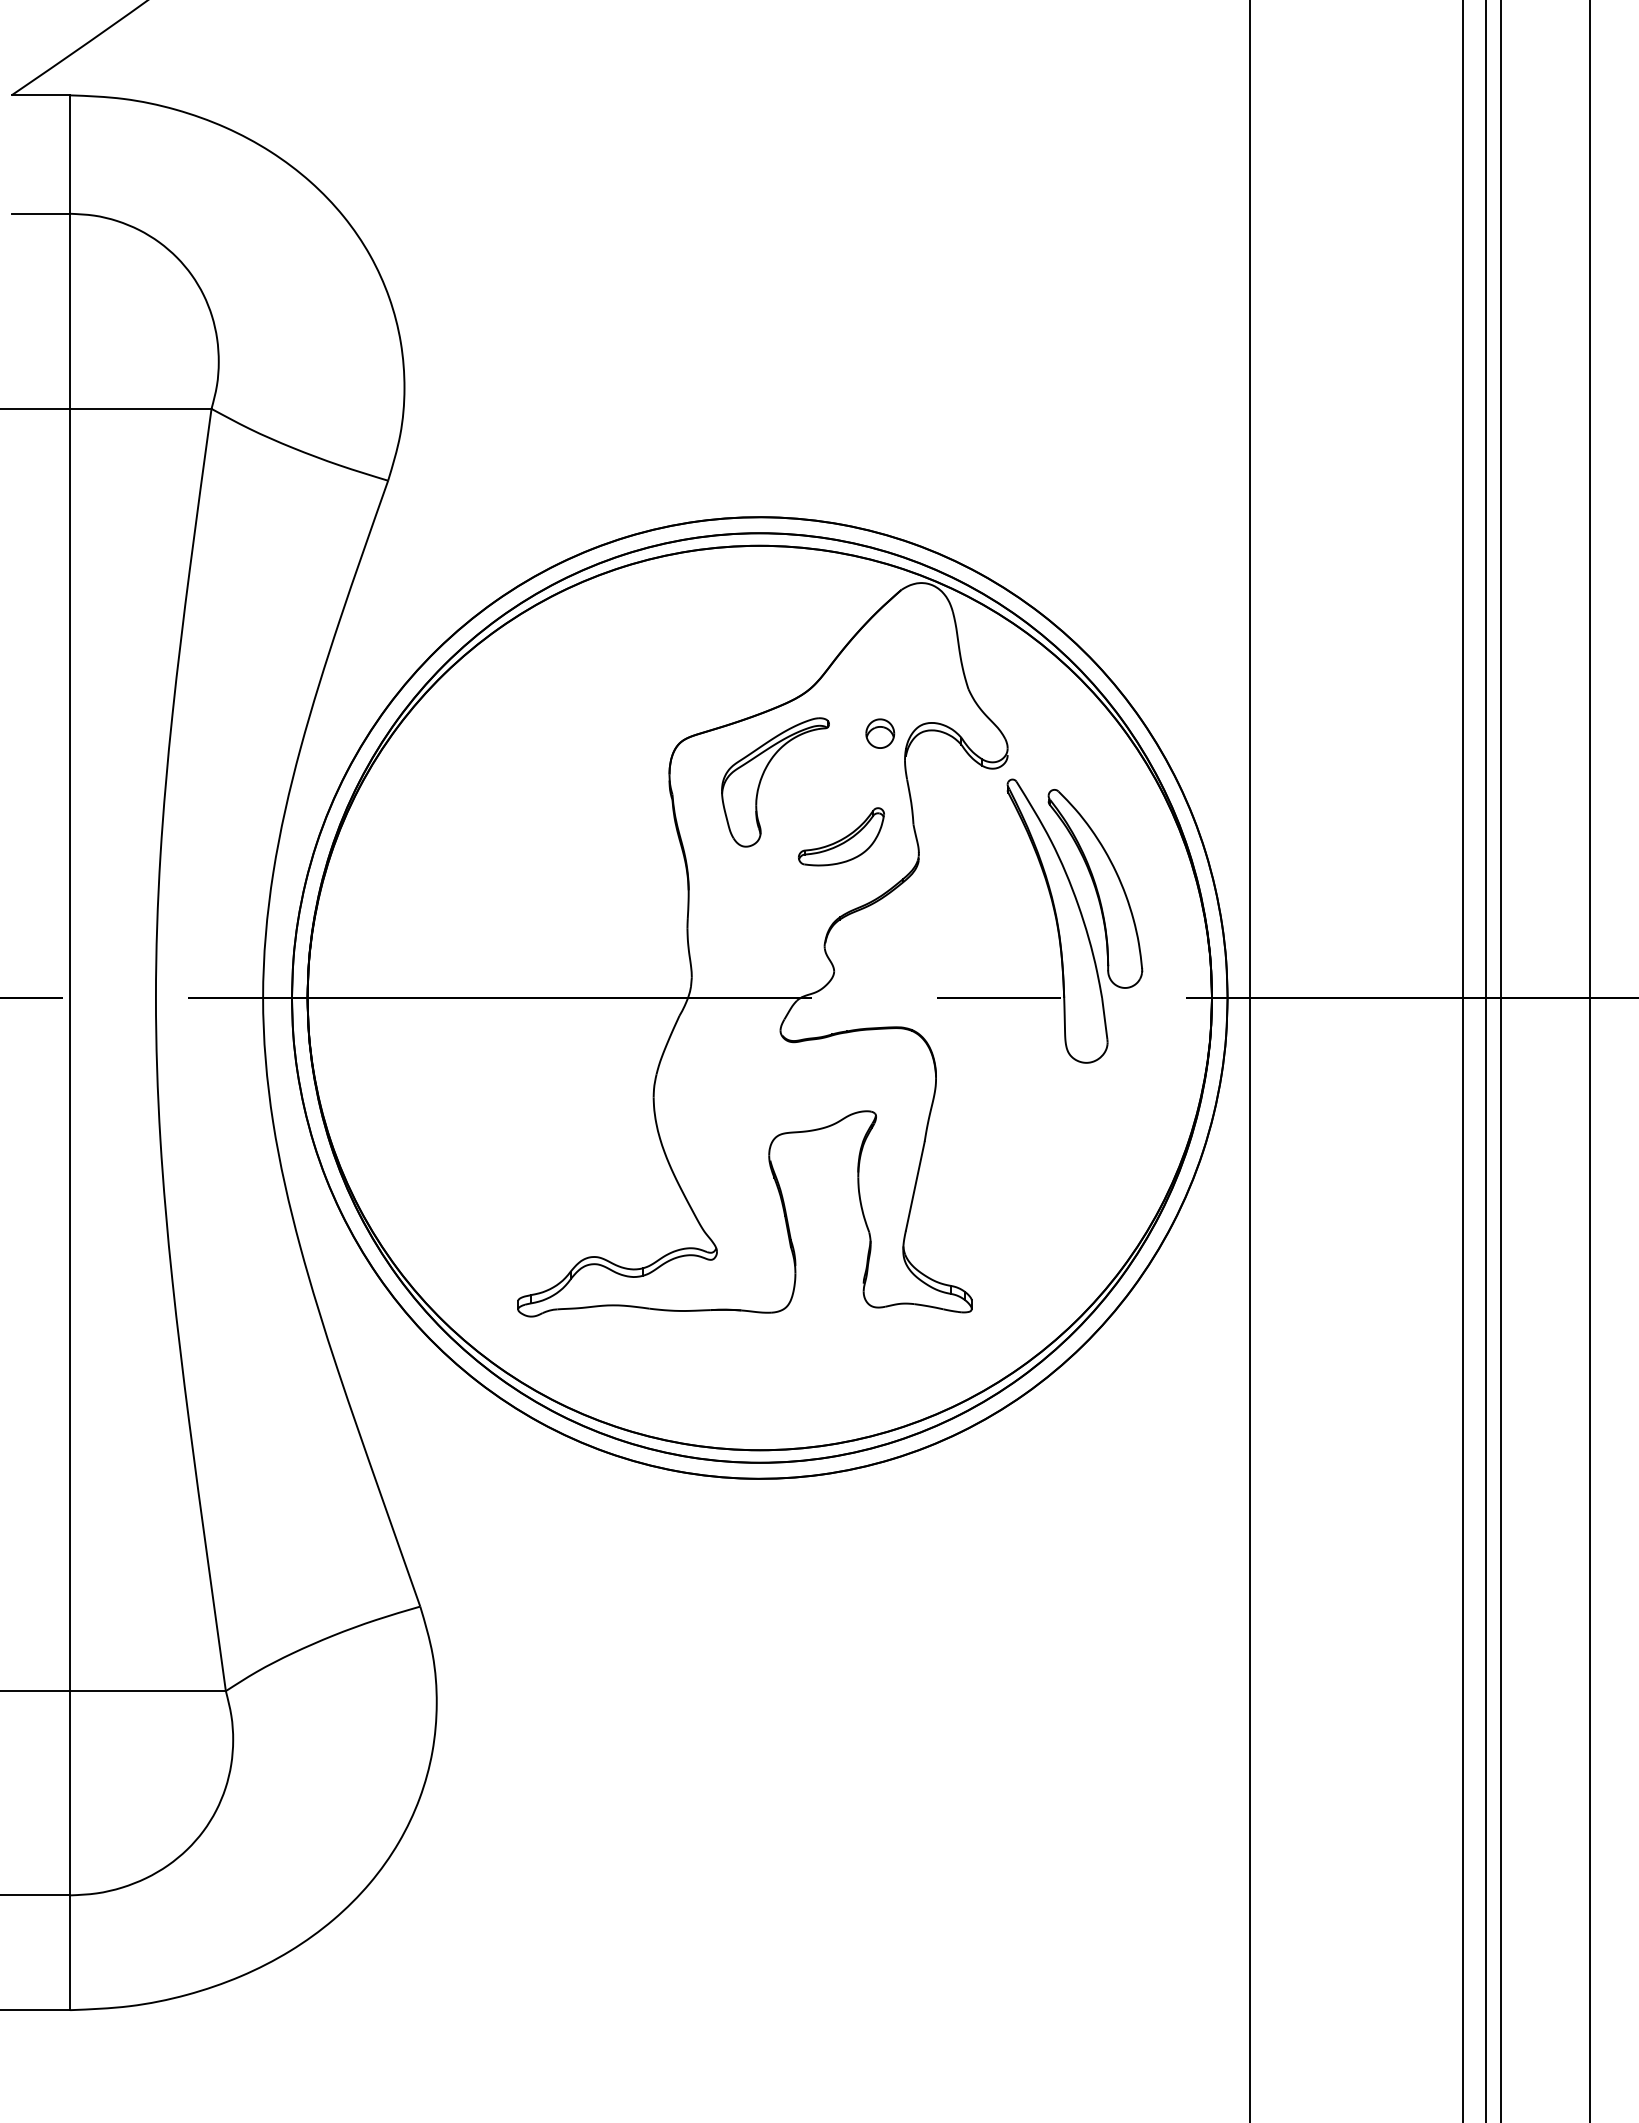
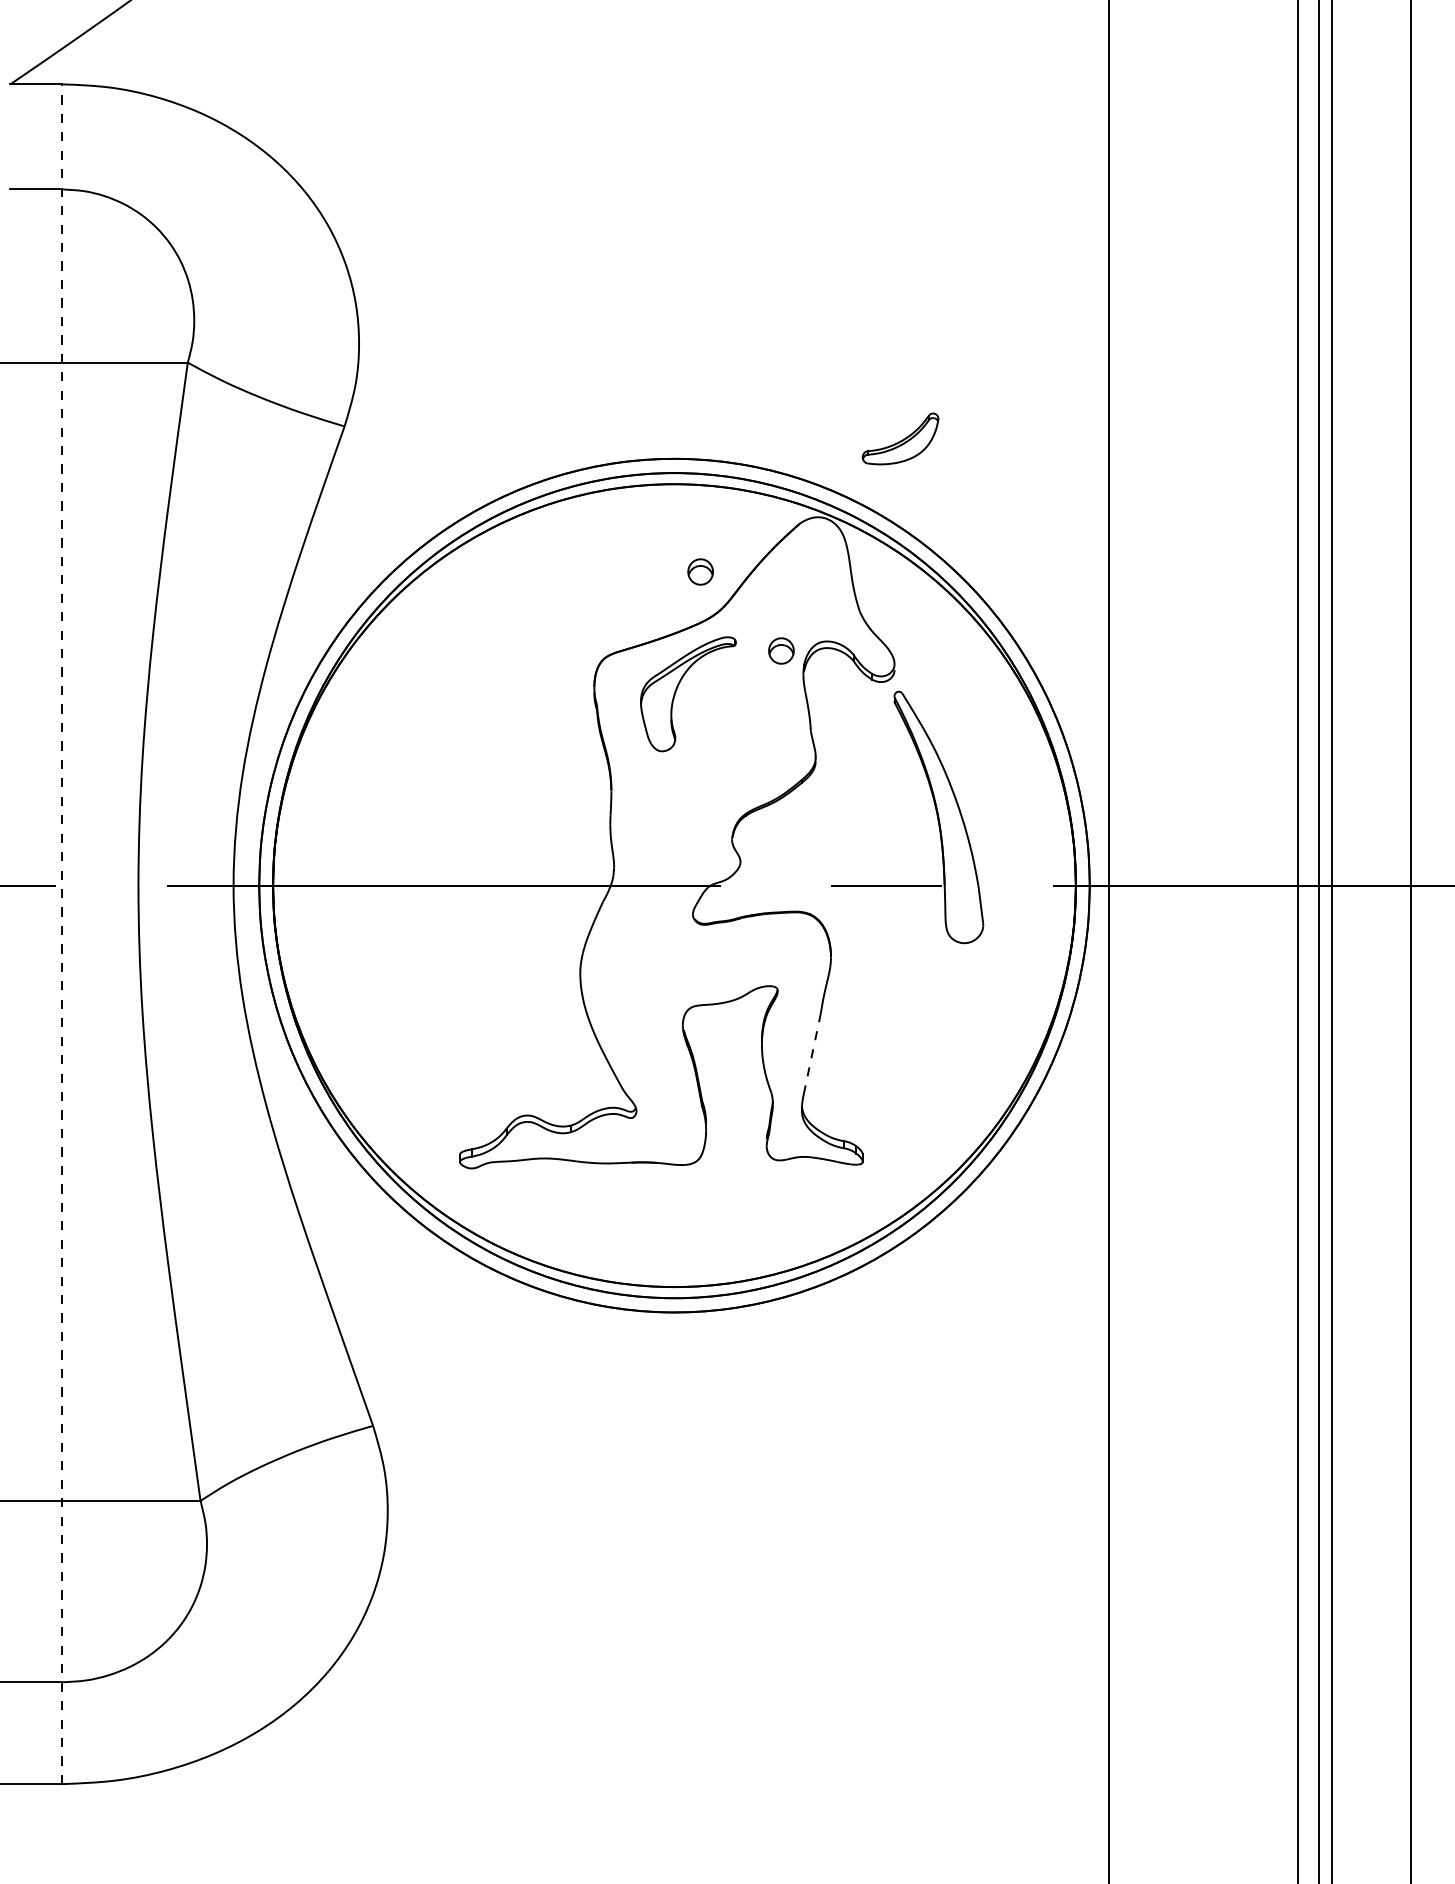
part: (789, 644) -> (700, 571), added
part: (840, 836) -> (899, 438), moved
part: (1095, 888) -> (972, 788), removed
line: (70, 1052) -> (62, 934), solid -> dashed
line: (915, 1186) -> (812, 1052), solid -> dashed

